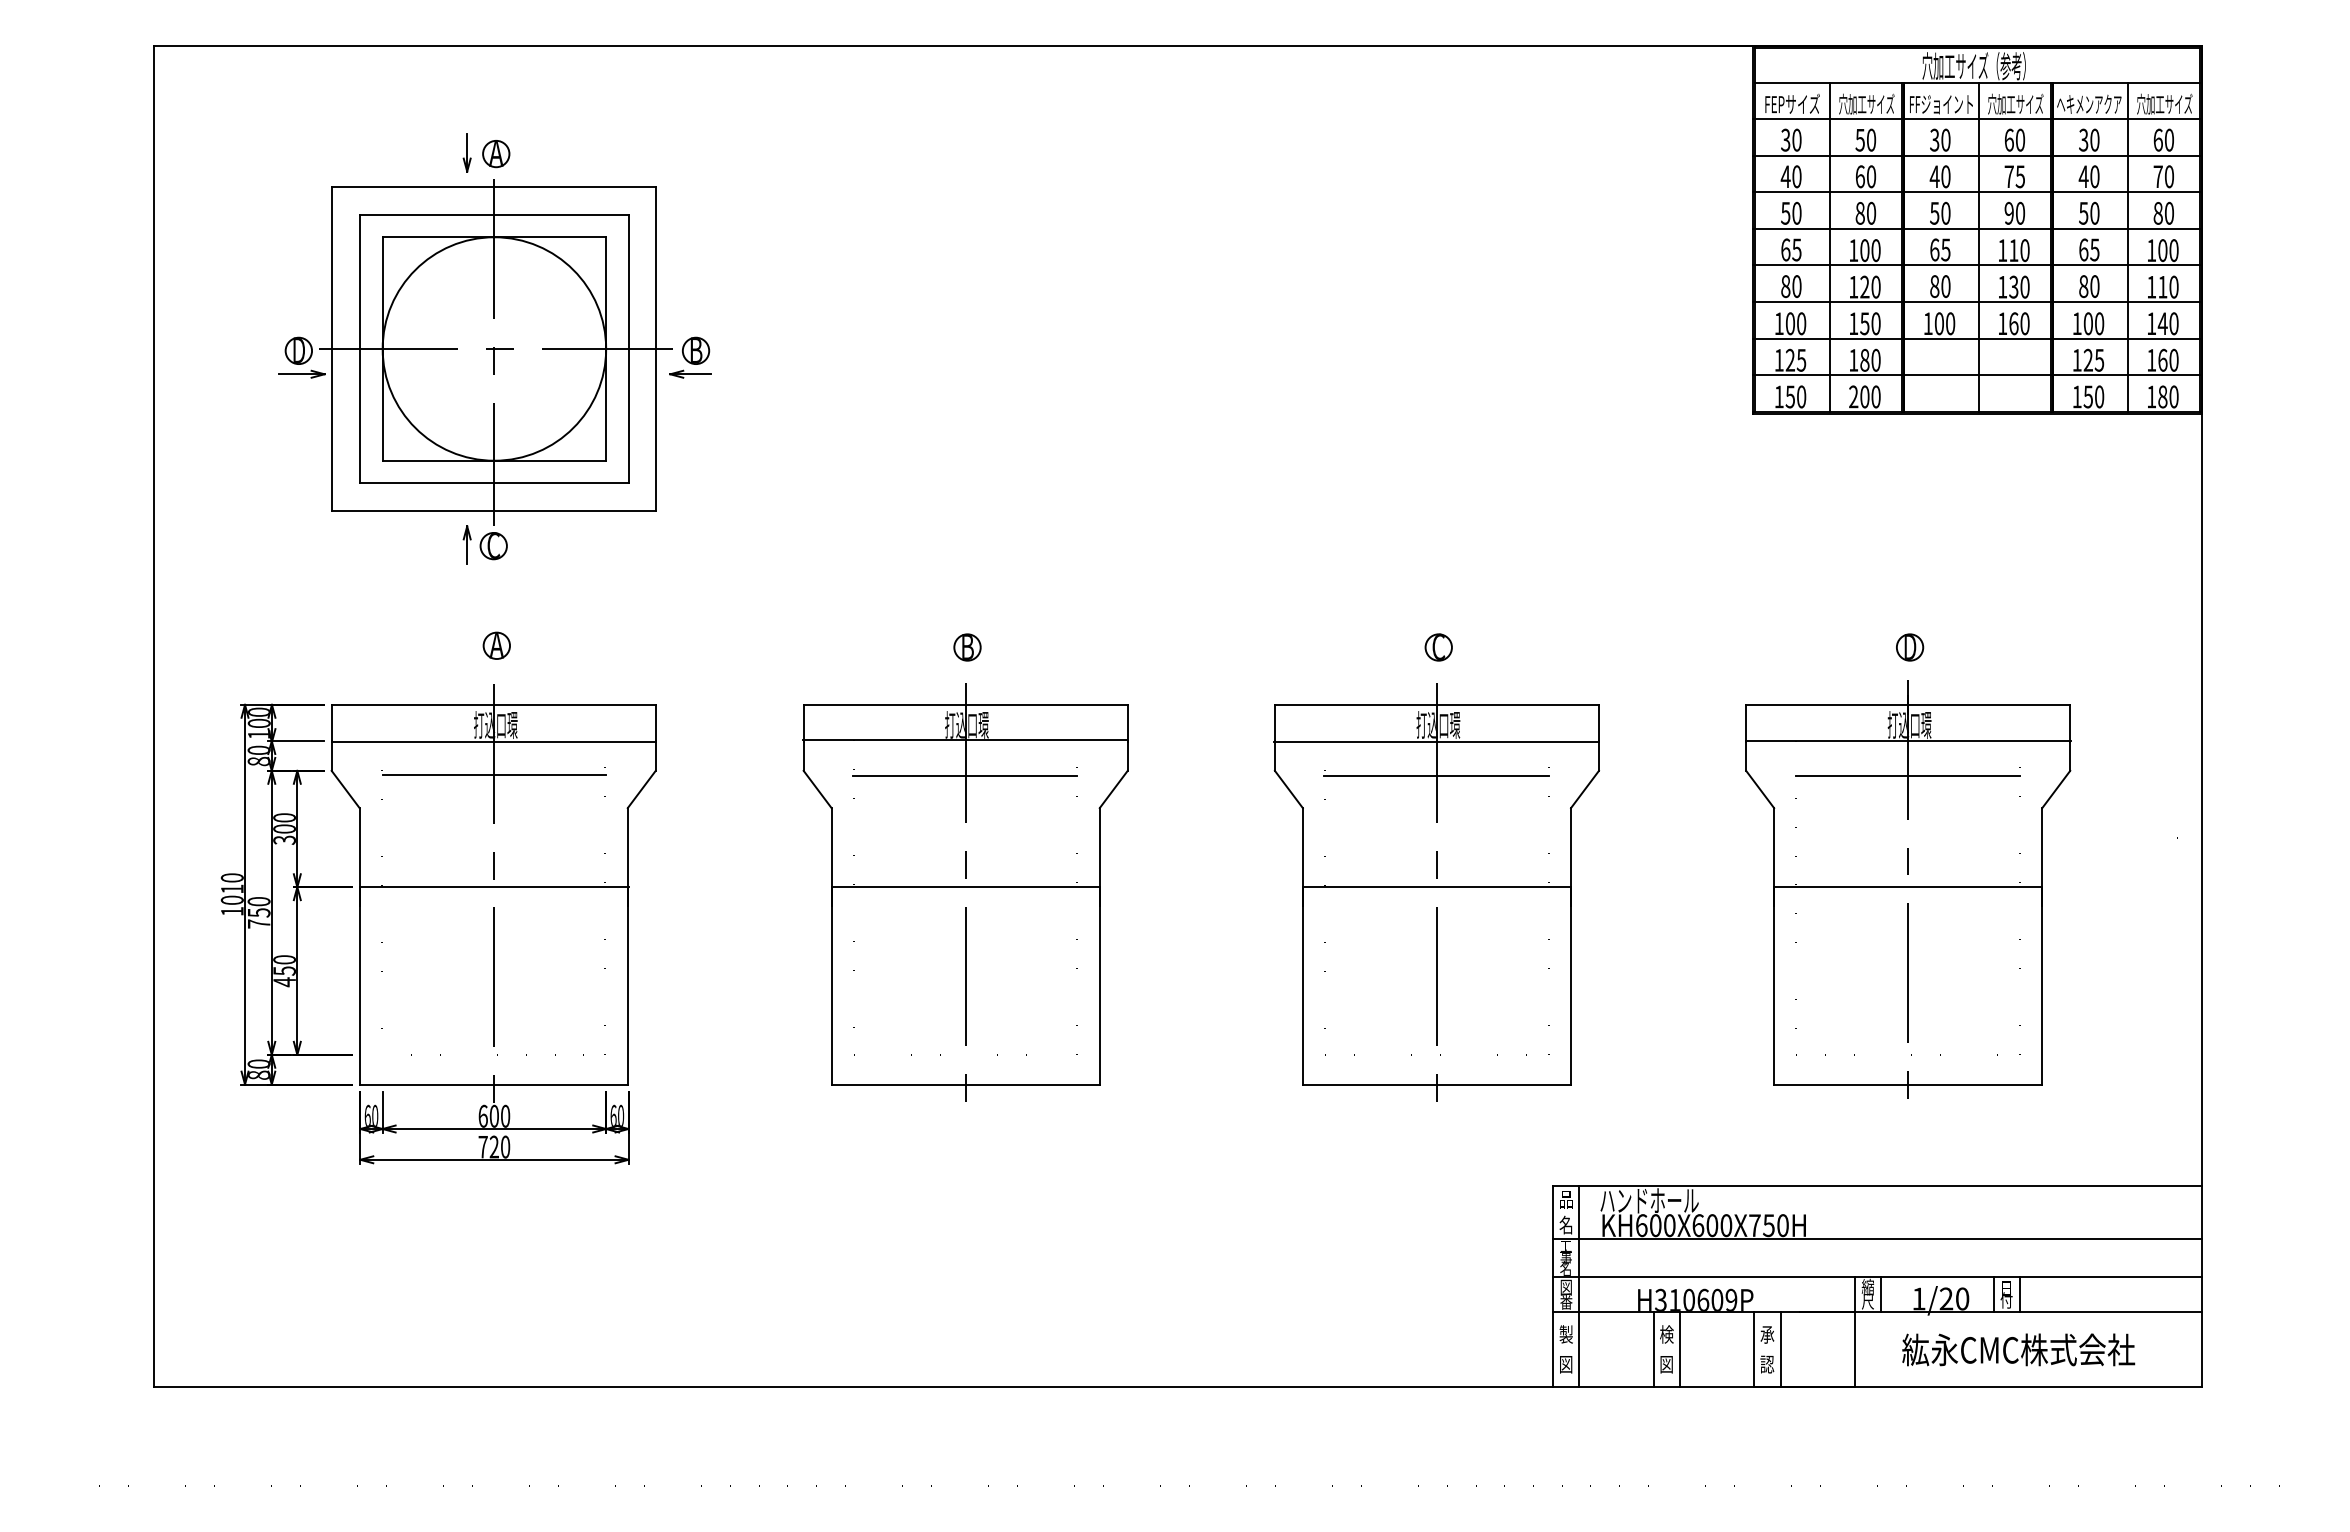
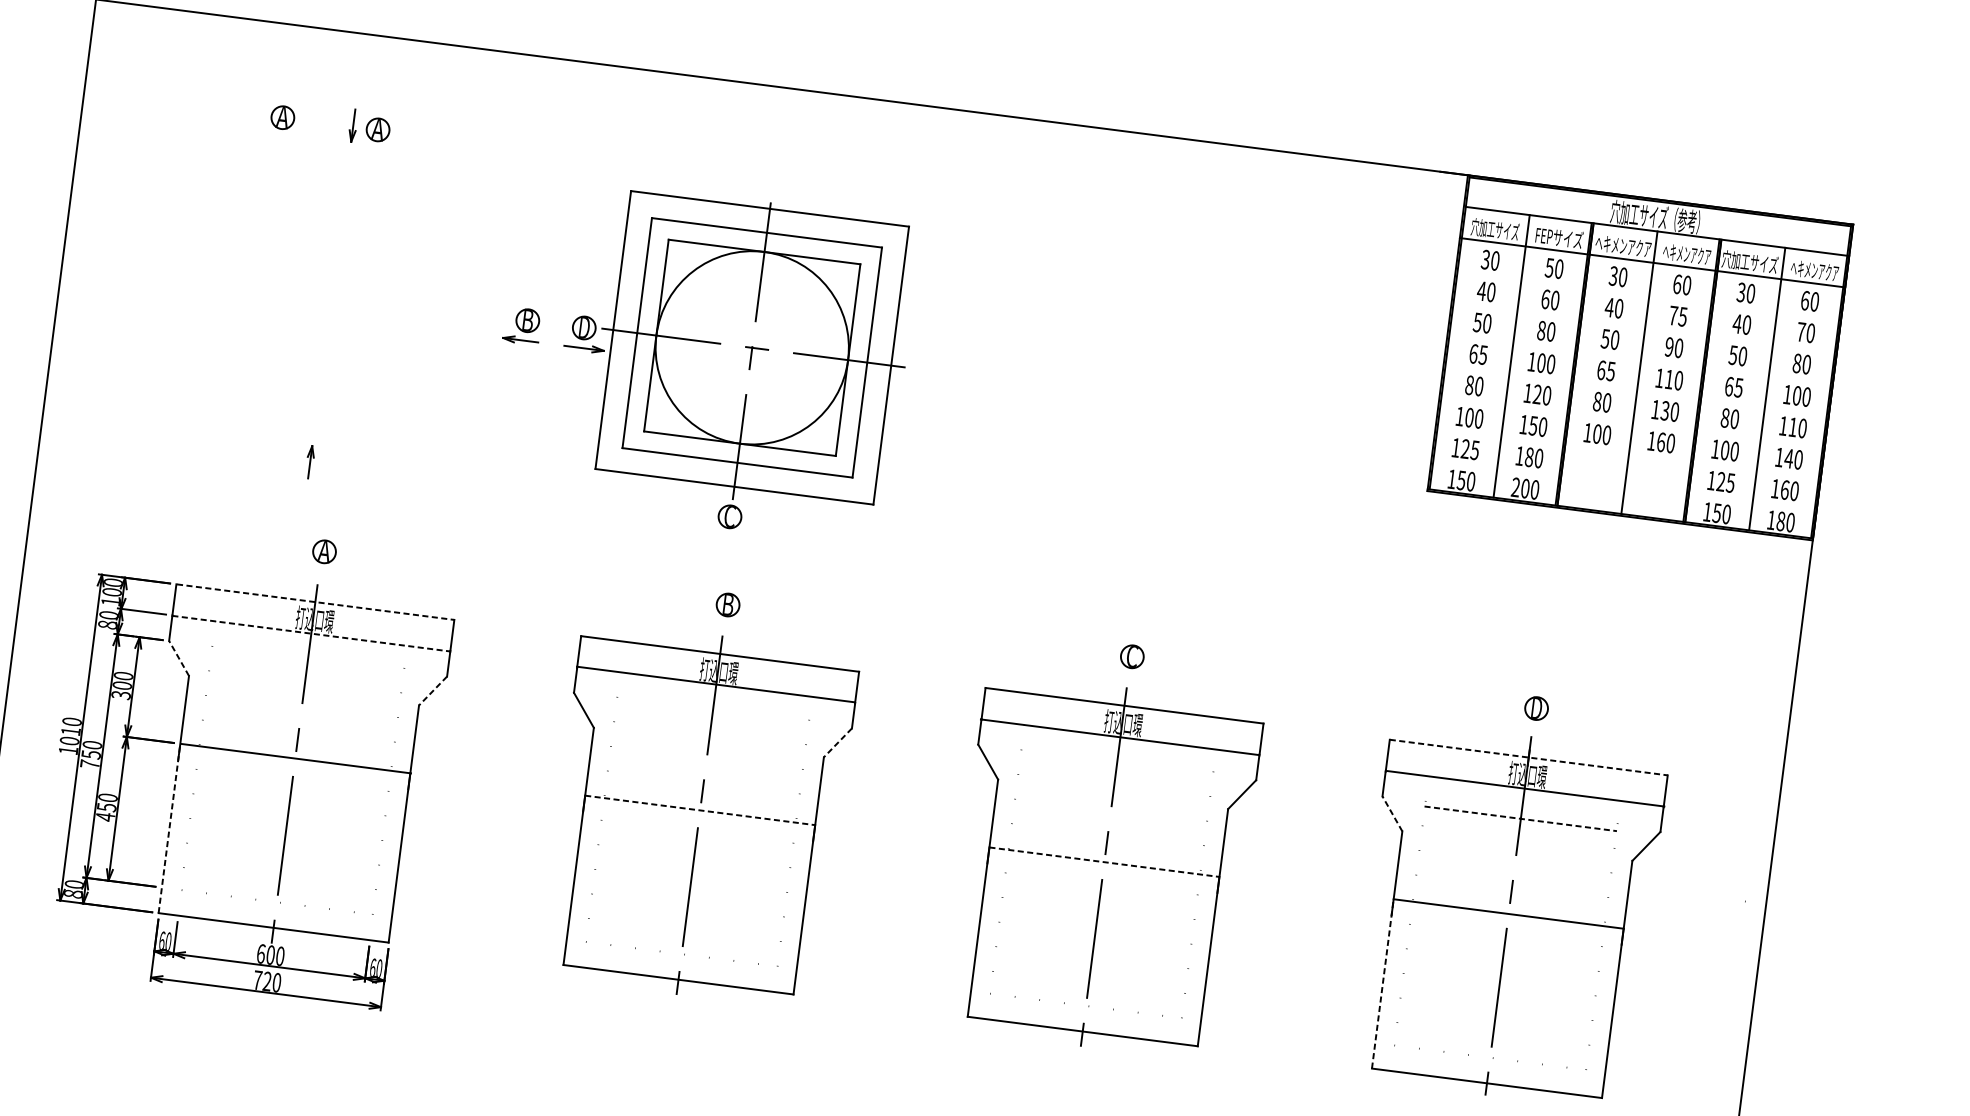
text: (1791, 103) -> (1494, 228), FEPサイズ -> 穴加工サイズ
text: (1866, 103) -> (1559, 237), 穴加工サイズ -> FEPサイズ
text: (2015, 103) -> (1686, 253), 穴加工サイズ -> ヘキメンアクア
text: (2089, 103) -> (1750, 261), ヘキメンアクア -> 穴加工サイズ
text: (2164, 103) -> (1814, 269), 穴加工サイズ -> ヘキメンアクア
text: (1941, 104) -> (1623, 246), FFジョイント -> ヘキメンアクア
part: (385, 154) -> (283, 118), added
line: (1977, 155) -> (1648, 293), removed
line: (1977, 192) -> (1644, 325), removed
line: (1977, 228) -> (1640, 356), removed
line: (1977, 265) -> (1636, 388), removed
line: (1977, 302) -> (1632, 420), removed
line: (1977, 338) -> (1628, 450), removed
part: (475, 369) -> (733, 363), moved
line: (1977, 375) -> (1624, 482), removed
line: (494, 704) -> (316, 601), solid -> dashed
line: (1908, 704) -> (1529, 757), solid -> dashed
line: (494, 741) -> (312, 633), solid -> dashed
line: (493, 775) -> (307, 662), removed
line: (964, 776) -> (711, 715), removed
line: (1436, 776) -> (1116, 767), removed
line: (1908, 776) -> (1521, 819), solid -> dashed
line: (345, 789) -> (178, 658), solid -> dashed
line: (641, 789) -> (432, 690), solid -> dashed
line: (1113, 789) -> (837, 742), solid -> dashed
line: (1759, 789) -> (1391, 813), solid -> dashed
line: (966, 887) -> (700, 810), solid -> dashed
line: (1437, 887) -> (1104, 862), solid -> dashed
line: (359, 985) -> (169, 828), solid -> dashed
line: (1774, 985) -> (1383, 983), solid -> dashed

